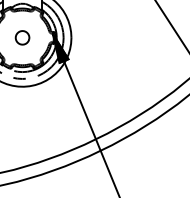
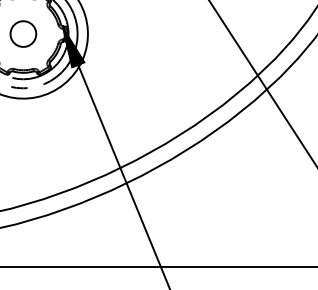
part: (22, 37) -> (23, 33), size x1.43

